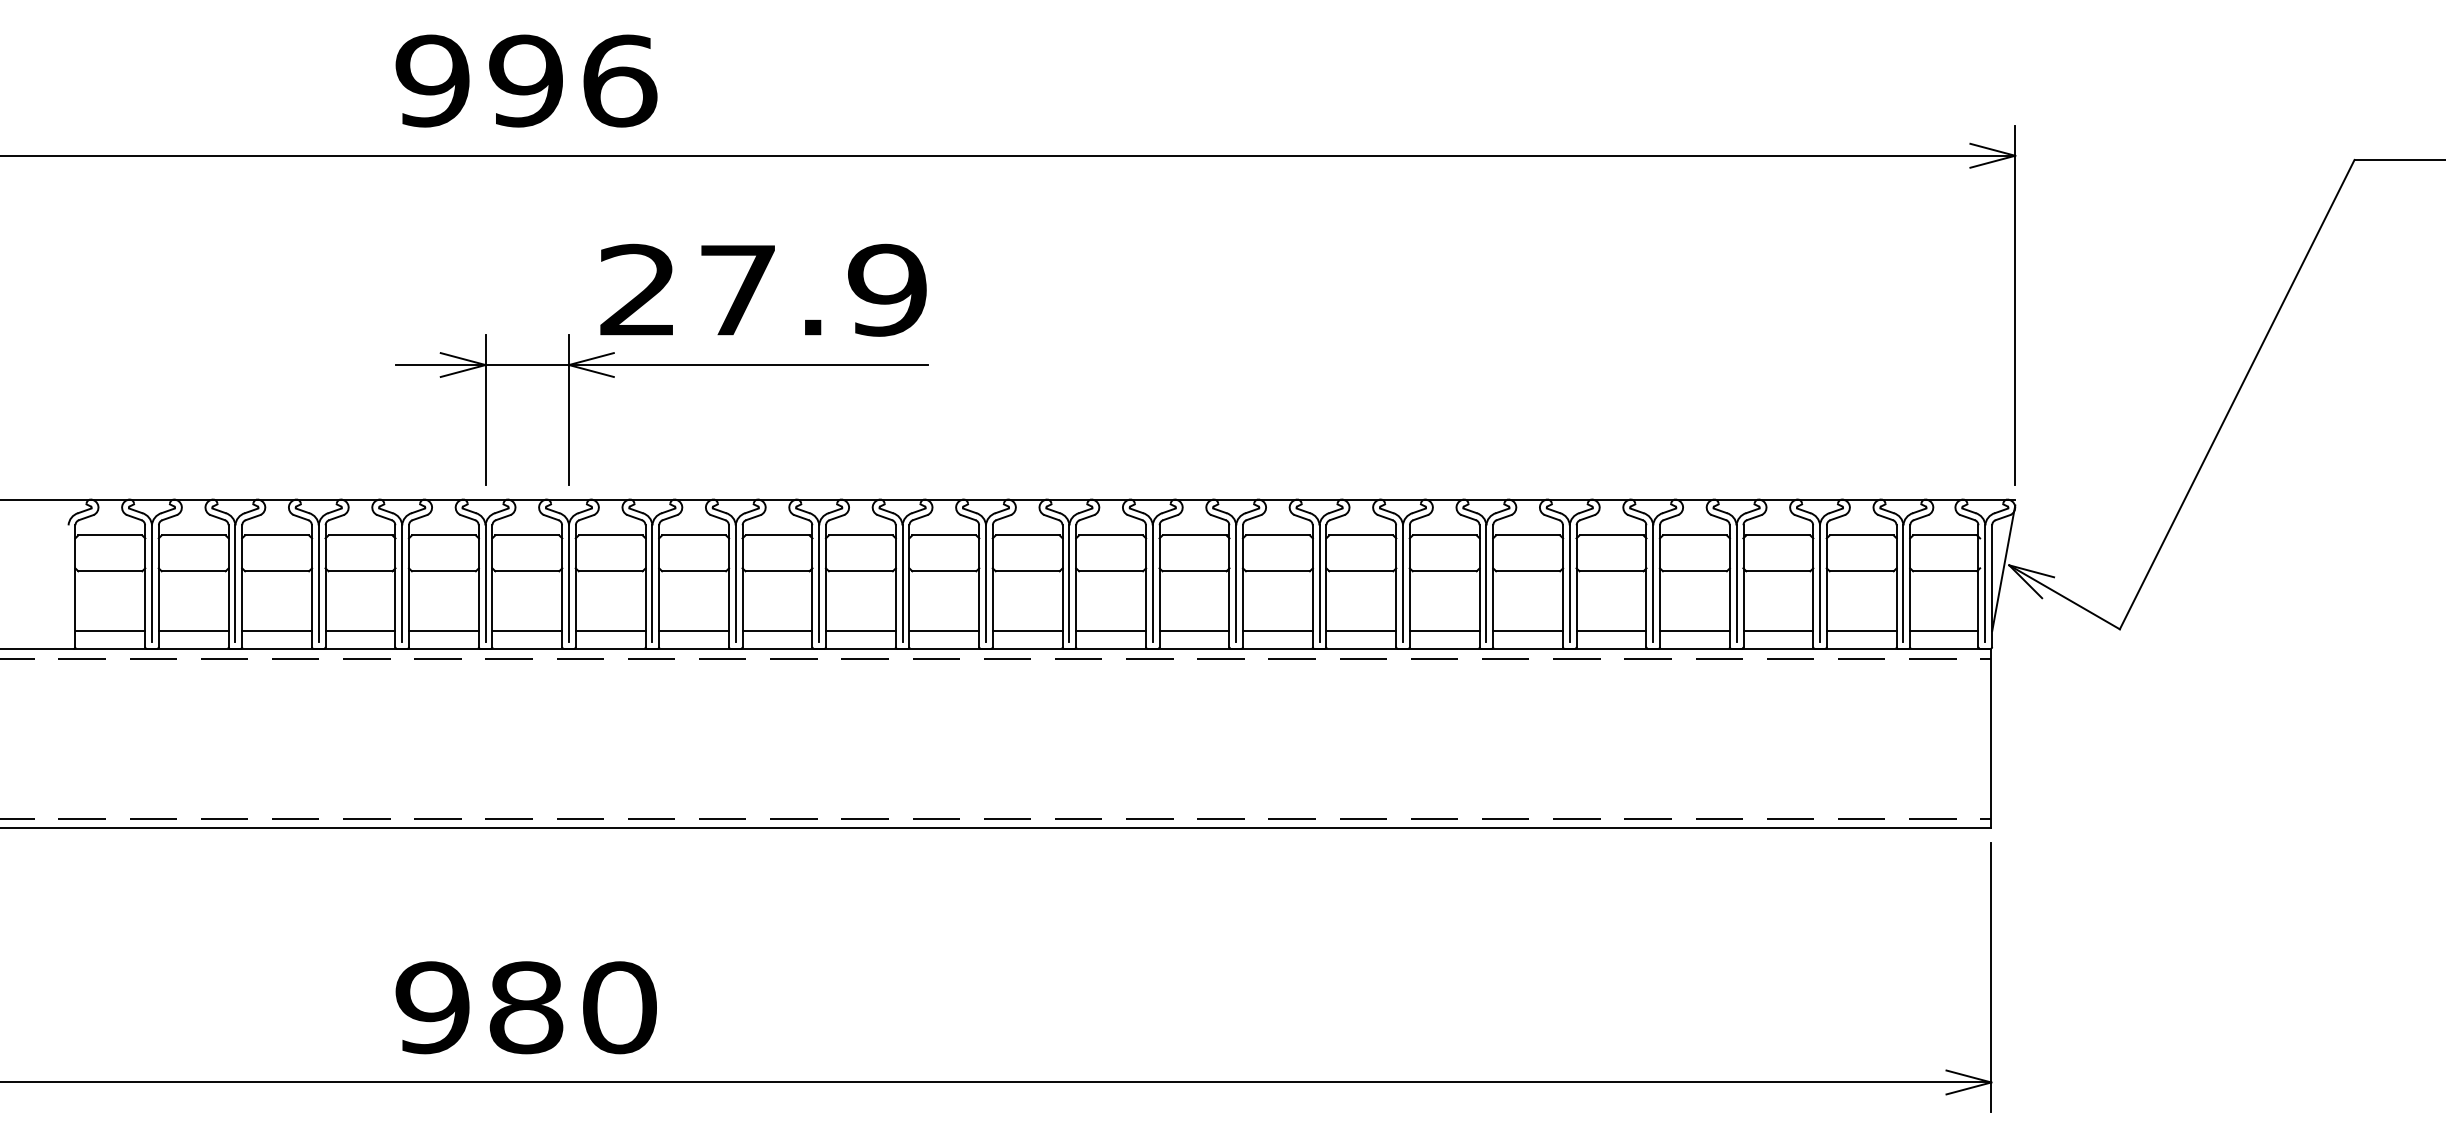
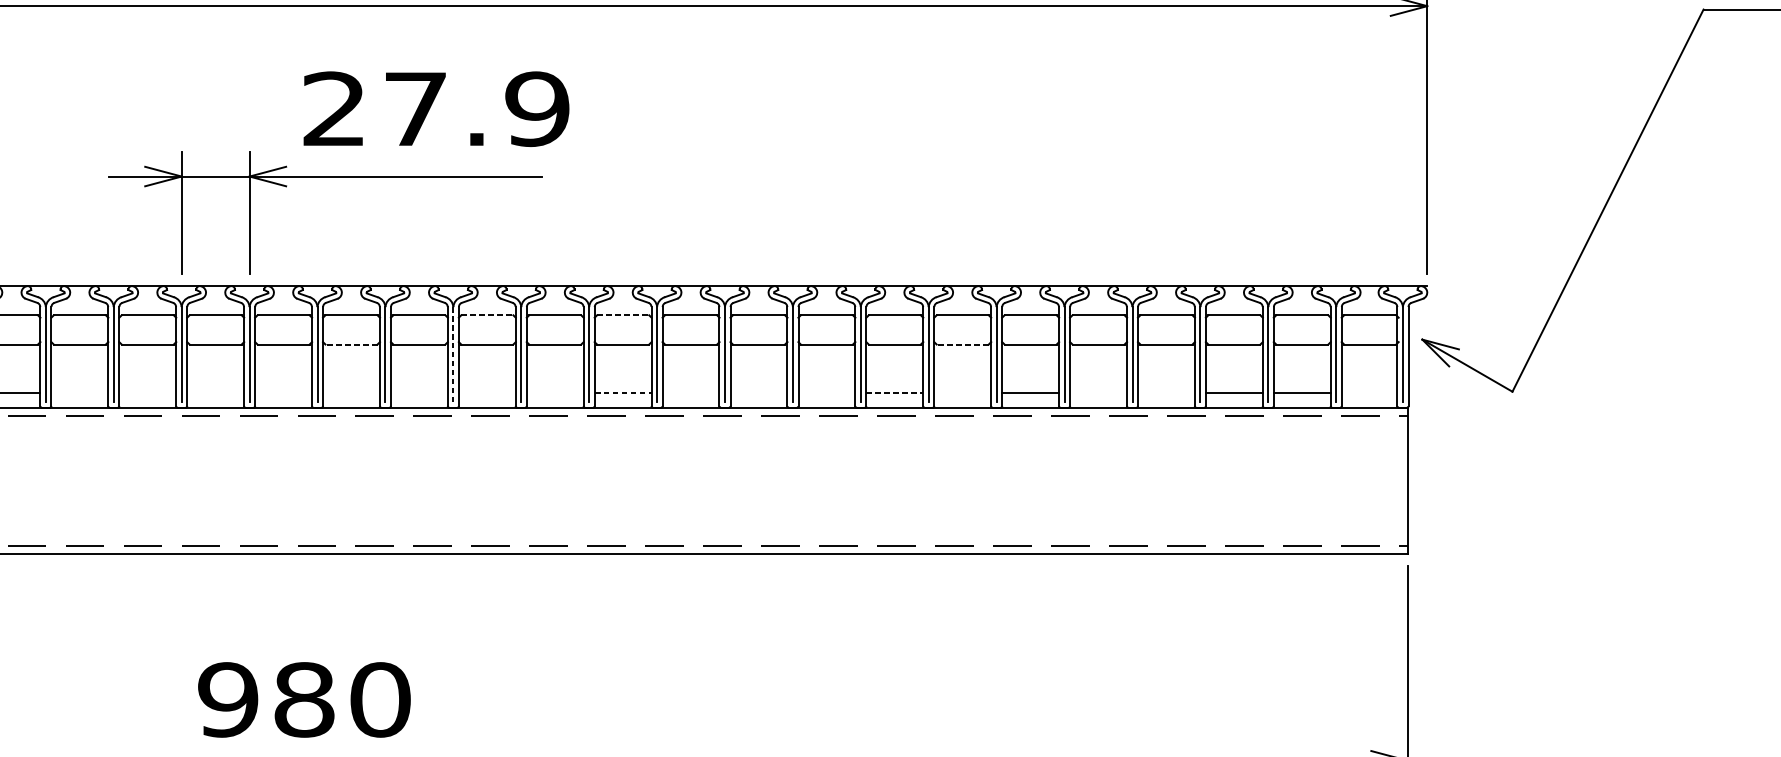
text: (763, 289) -> (436, 108), moved
line: (860, 535) -> (486, 315), solid -> dashed
line: (1027, 535) -> (622, 315), solid -> dashed
line: (2003, 568) -> (1417, 342), removed
line: (694, 571) -> (351, 344), solid -> dashed
line: (1444, 571) -> (962, 344), solid -> dashed
line: (819, 583) -> (453, 354), solid -> dashed
line: (360, 631) -> (79, 393), removed
line: (443, 631) -> (147, 393), removed
line: (527, 631) -> (215, 393), removed
line: (610, 631) -> (283, 393), removed
line: (693, 631) -> (350, 393), removed
line: (777, 631) -> (419, 393), removed
line: (860, 631) -> (486, 393), removed
line: (944, 631) -> (555, 393), removed
line: (1027, 631) -> (622, 393), solid -> dashed
line: (1110, 631) -> (690, 393), removed
line: (1194, 631) -> (758, 393), removed
line: (1277, 631) -> (826, 393), removed
line: (1361, 631) -> (894, 393), solid -> dashed
line: (1444, 631) -> (962, 393), removed
line: (1611, 631) -> (1098, 393), removed
line: (1694, 631) -> (1166, 393), removed
line: (1944, 631) -> (1369, 393), removed
text: (525, 1007) -> (303, 699), moved

